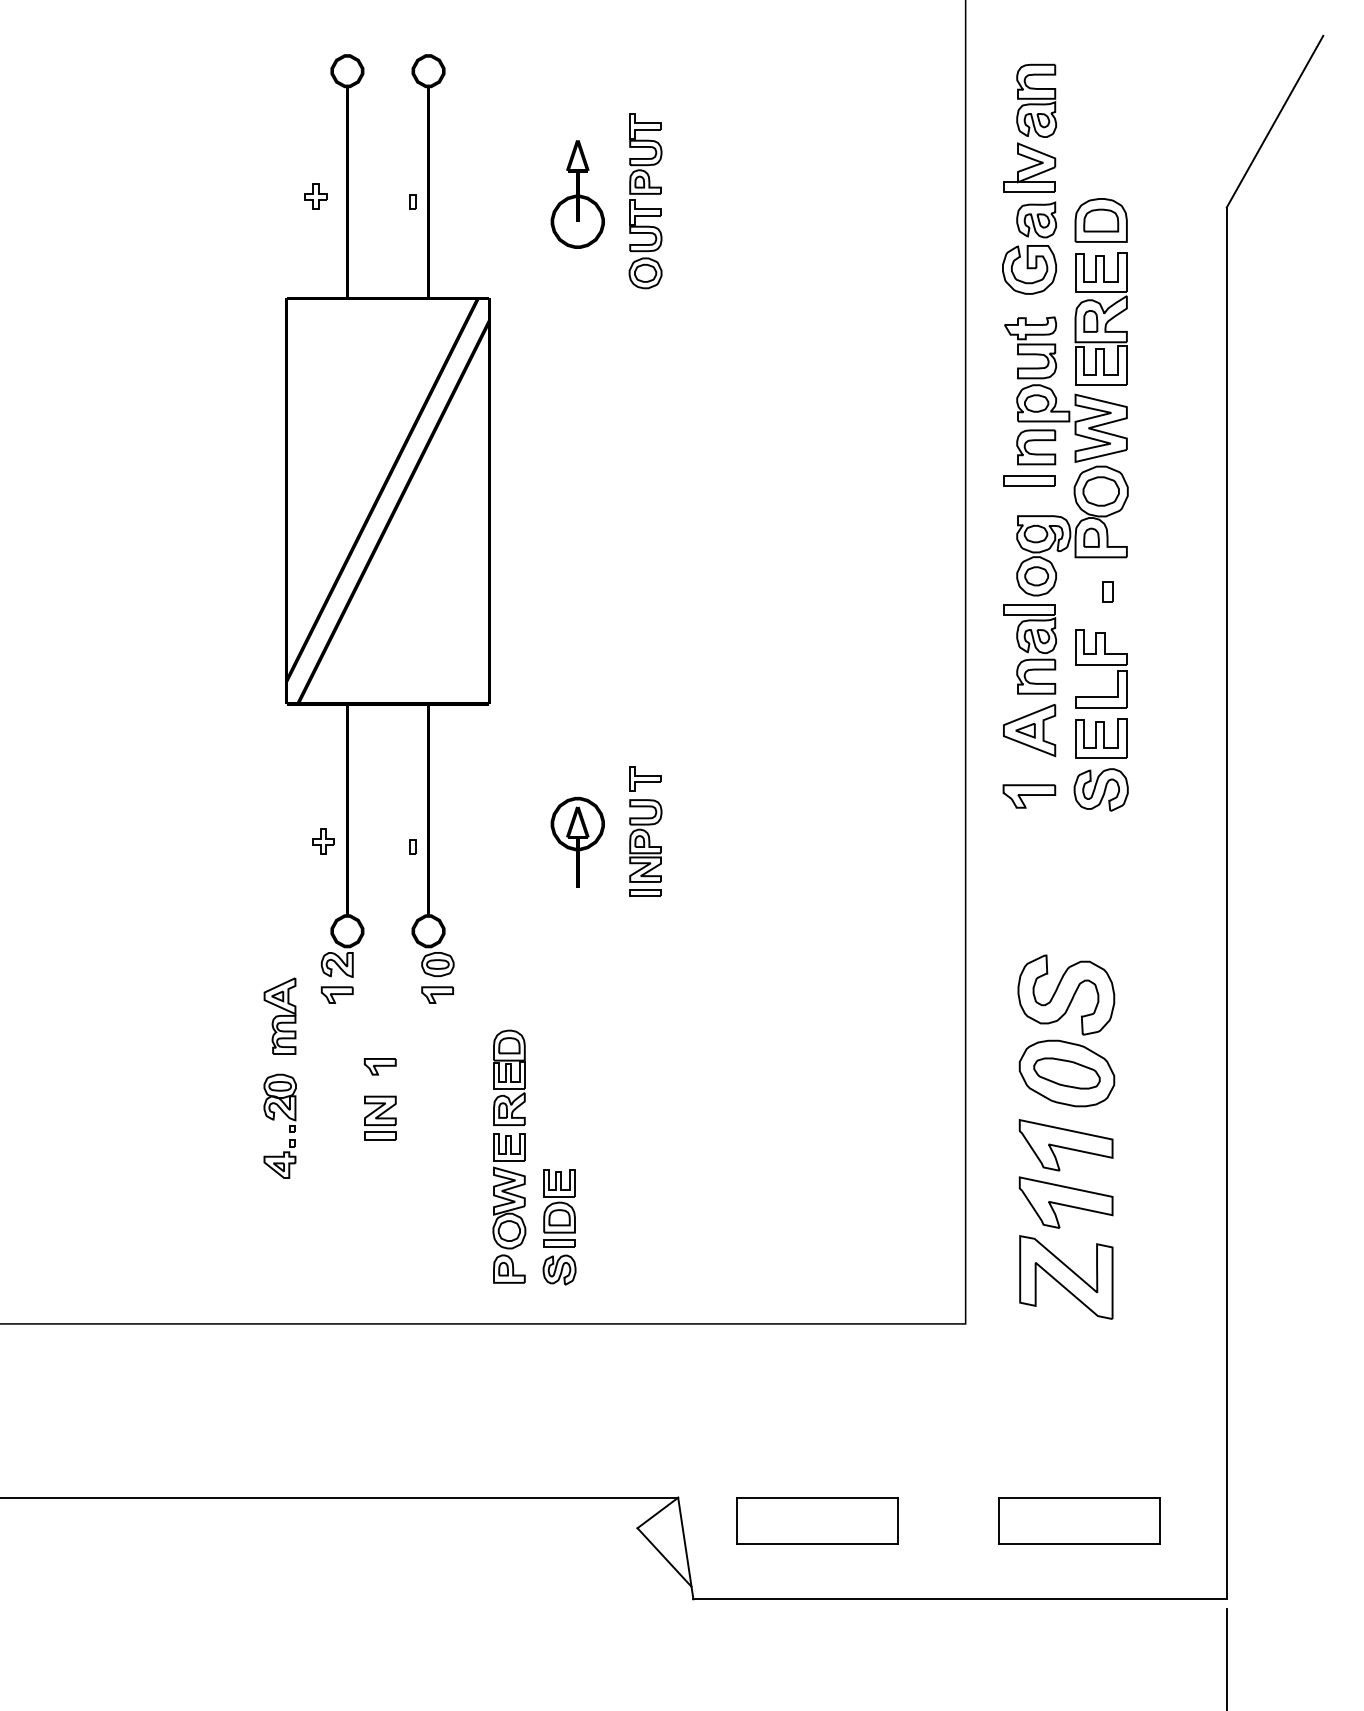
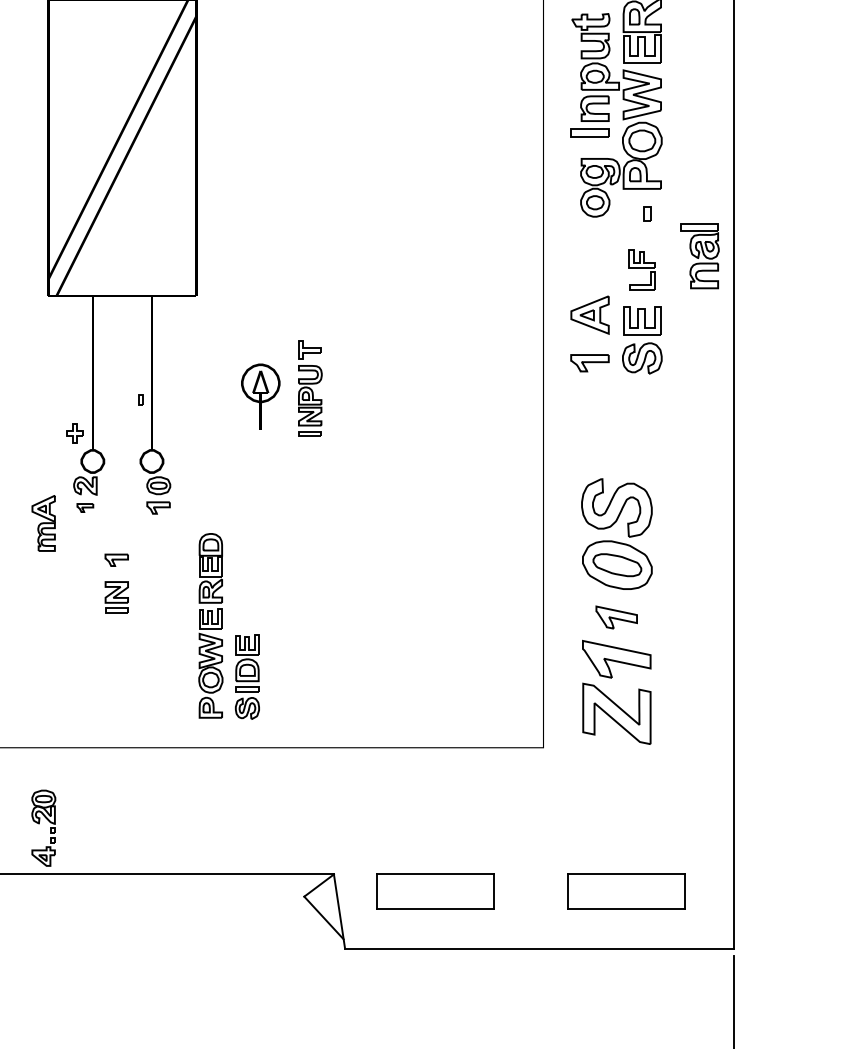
part: (1029, 649) -> (699, 256), moved
part: (1101, 668) -> (642, 269), size x0.7
part: (323, 841) -> (75, 433), moved
part: (336, 994) -> (84, 507), size x0.7
part: (274, 1120) -> (39, 823), moved
part: (1065, 1145) -> (616, 617), size x0.6

